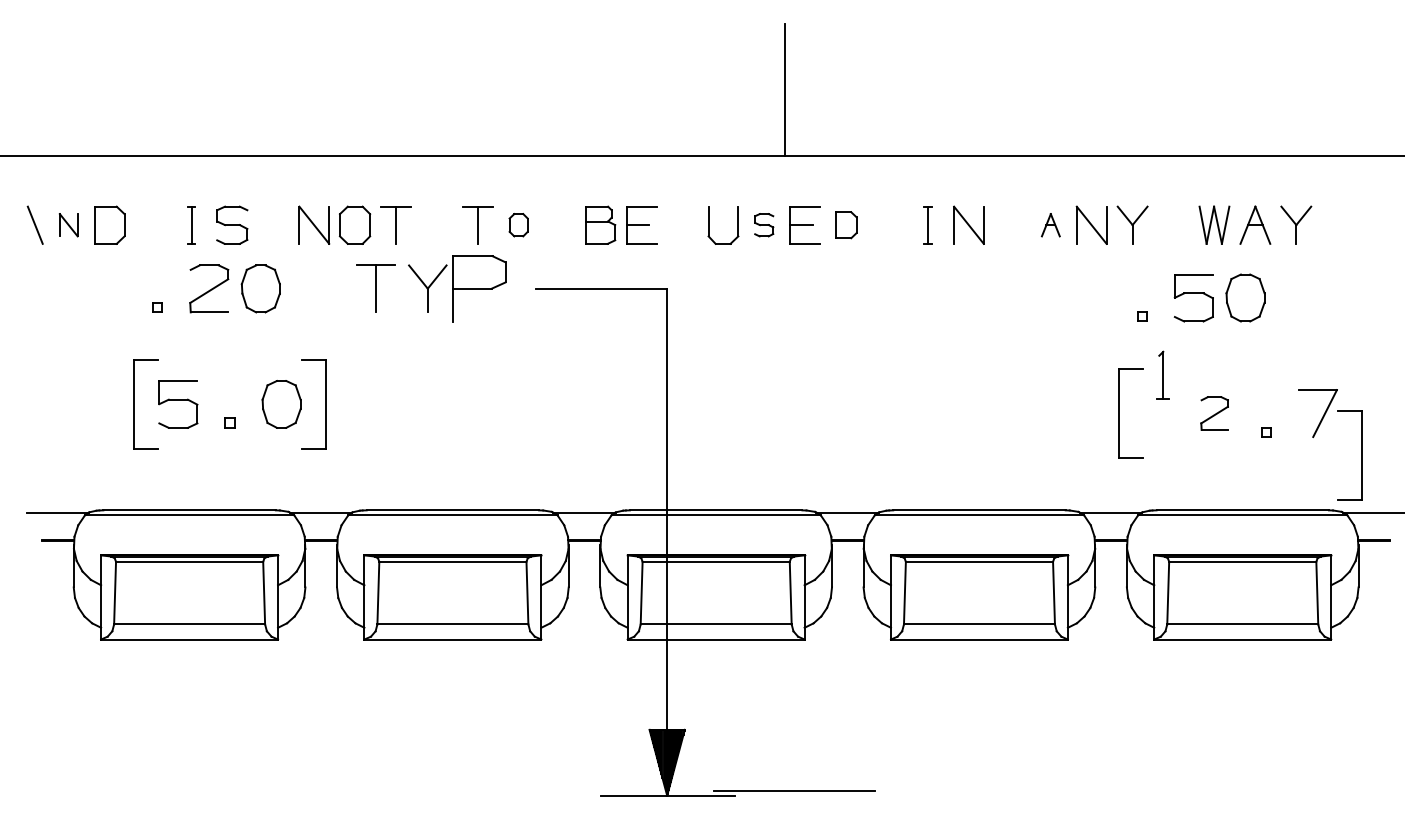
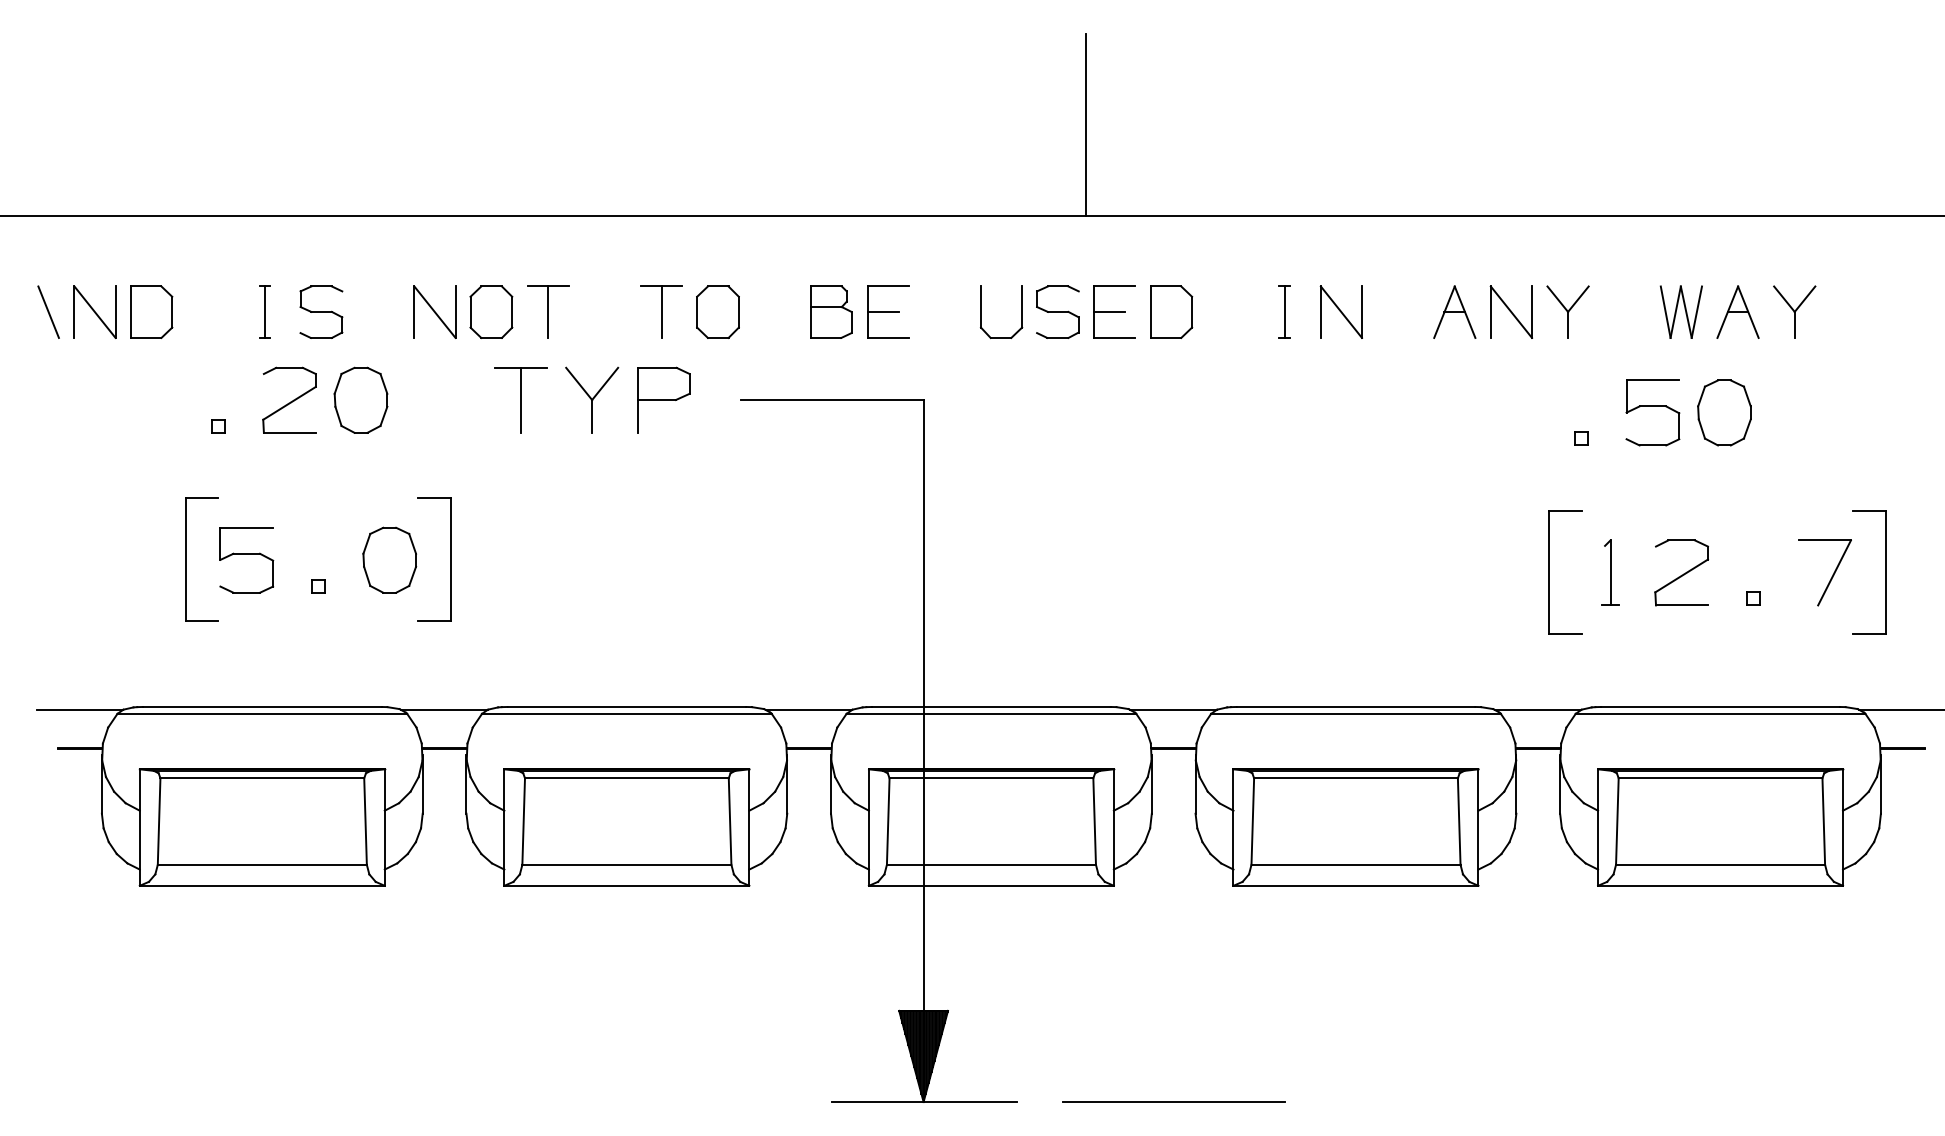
part: (68, 224) -> (94, 311), size x1.67
part: (518, 224) -> (717, 311), size x1.67
part: (763, 224) -> (1057, 311), size x1.67
part: (846, 224) -> (1171, 311), size x1.43
part: (1050, 224) -> (1454, 311), size x1.67
part: (479, 288) -> (663, 399), size x0.71
part: (1163, 374) -> (1610, 572), moved
part: (1214, 413) -> (1681, 572), size x1.43
part: (1361, 455) -> (1885, 572), moved
line: (794, 790) -> (1173, 1101), moved

